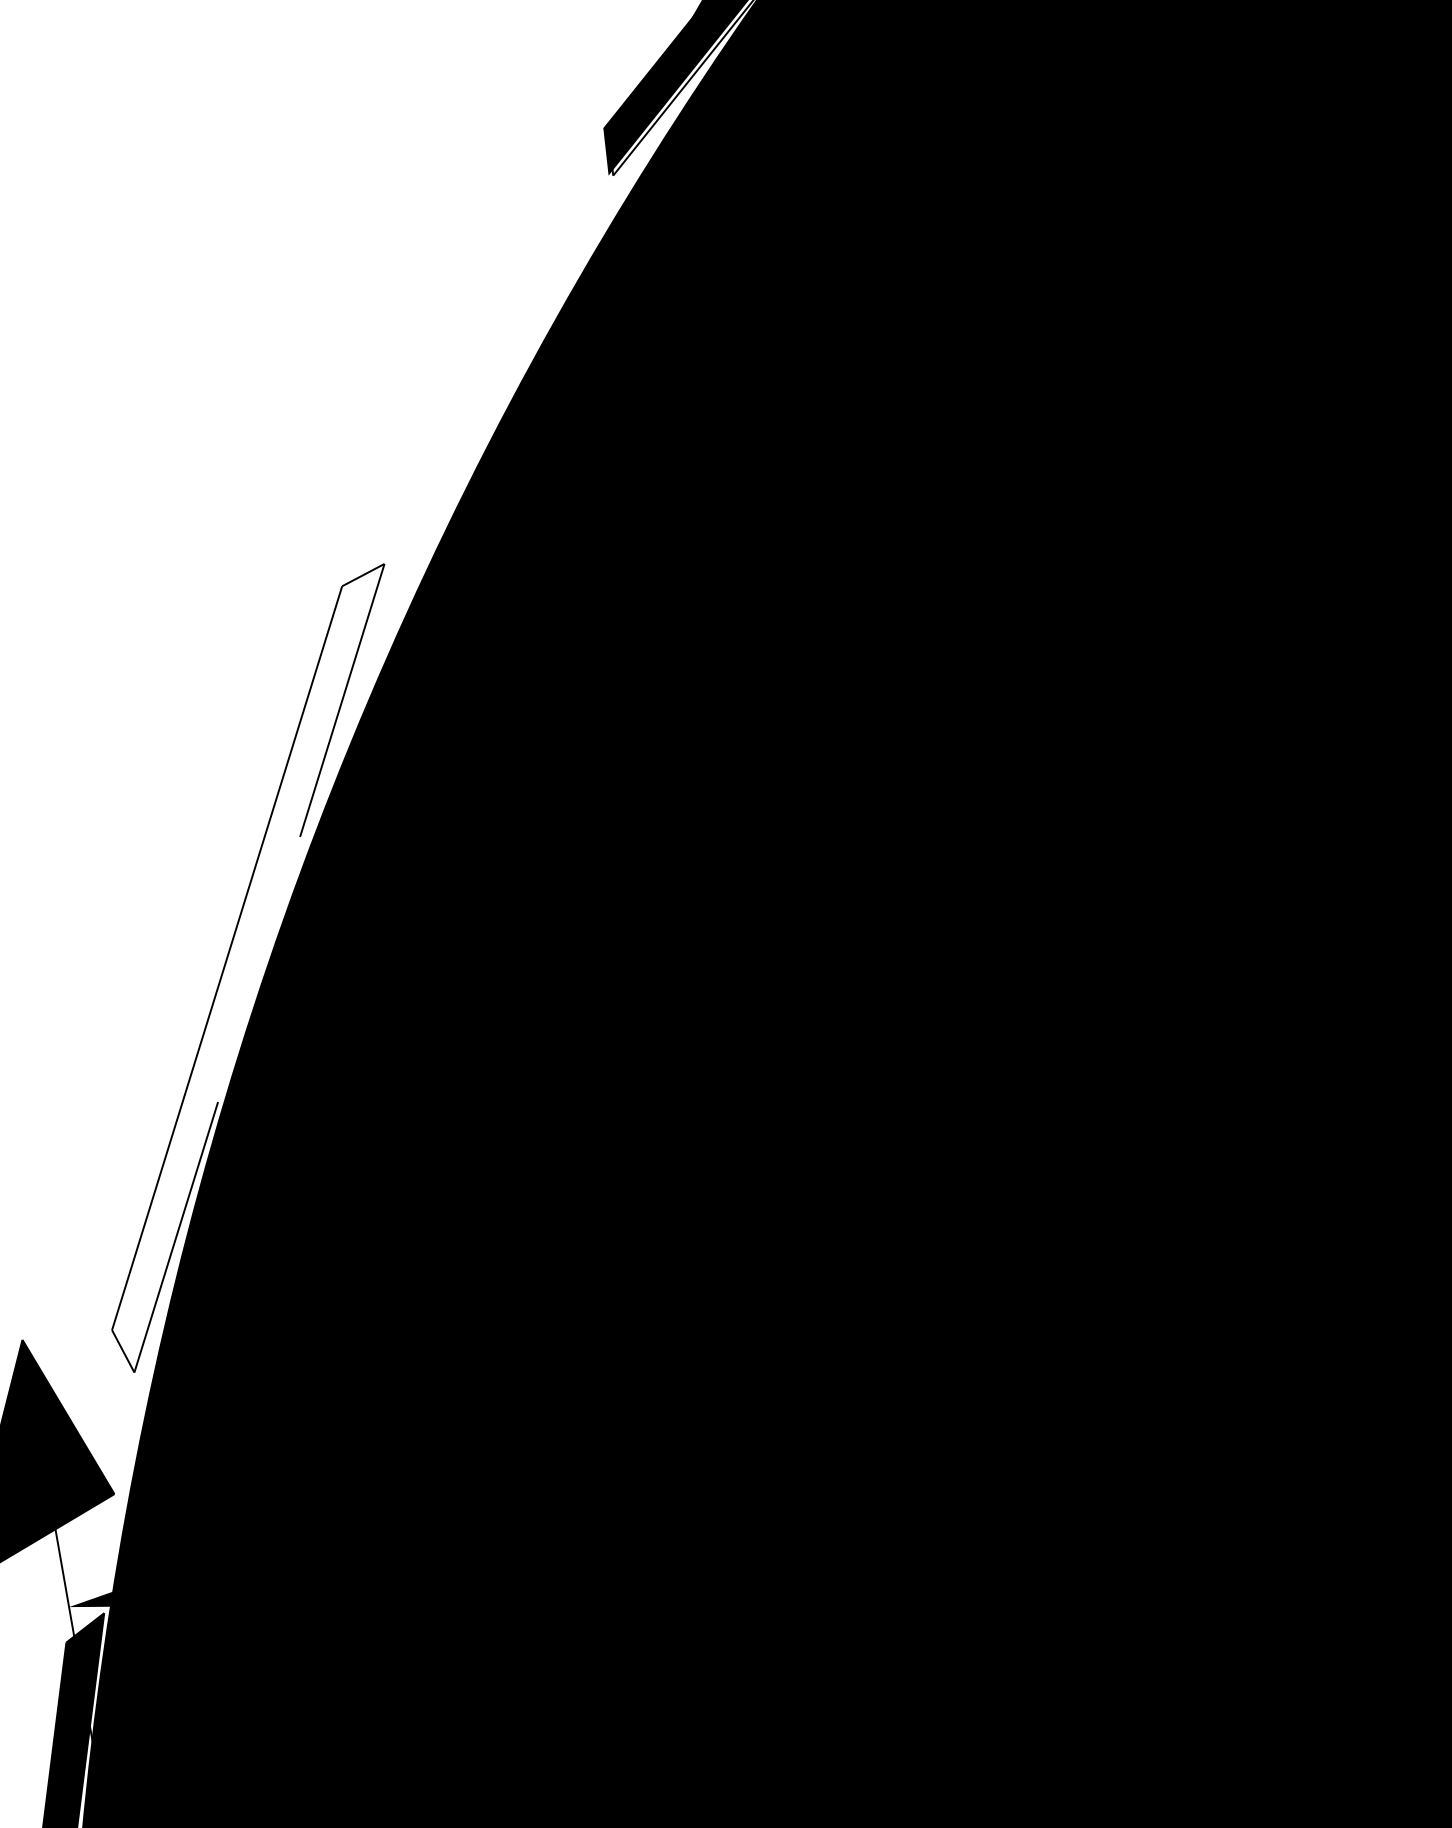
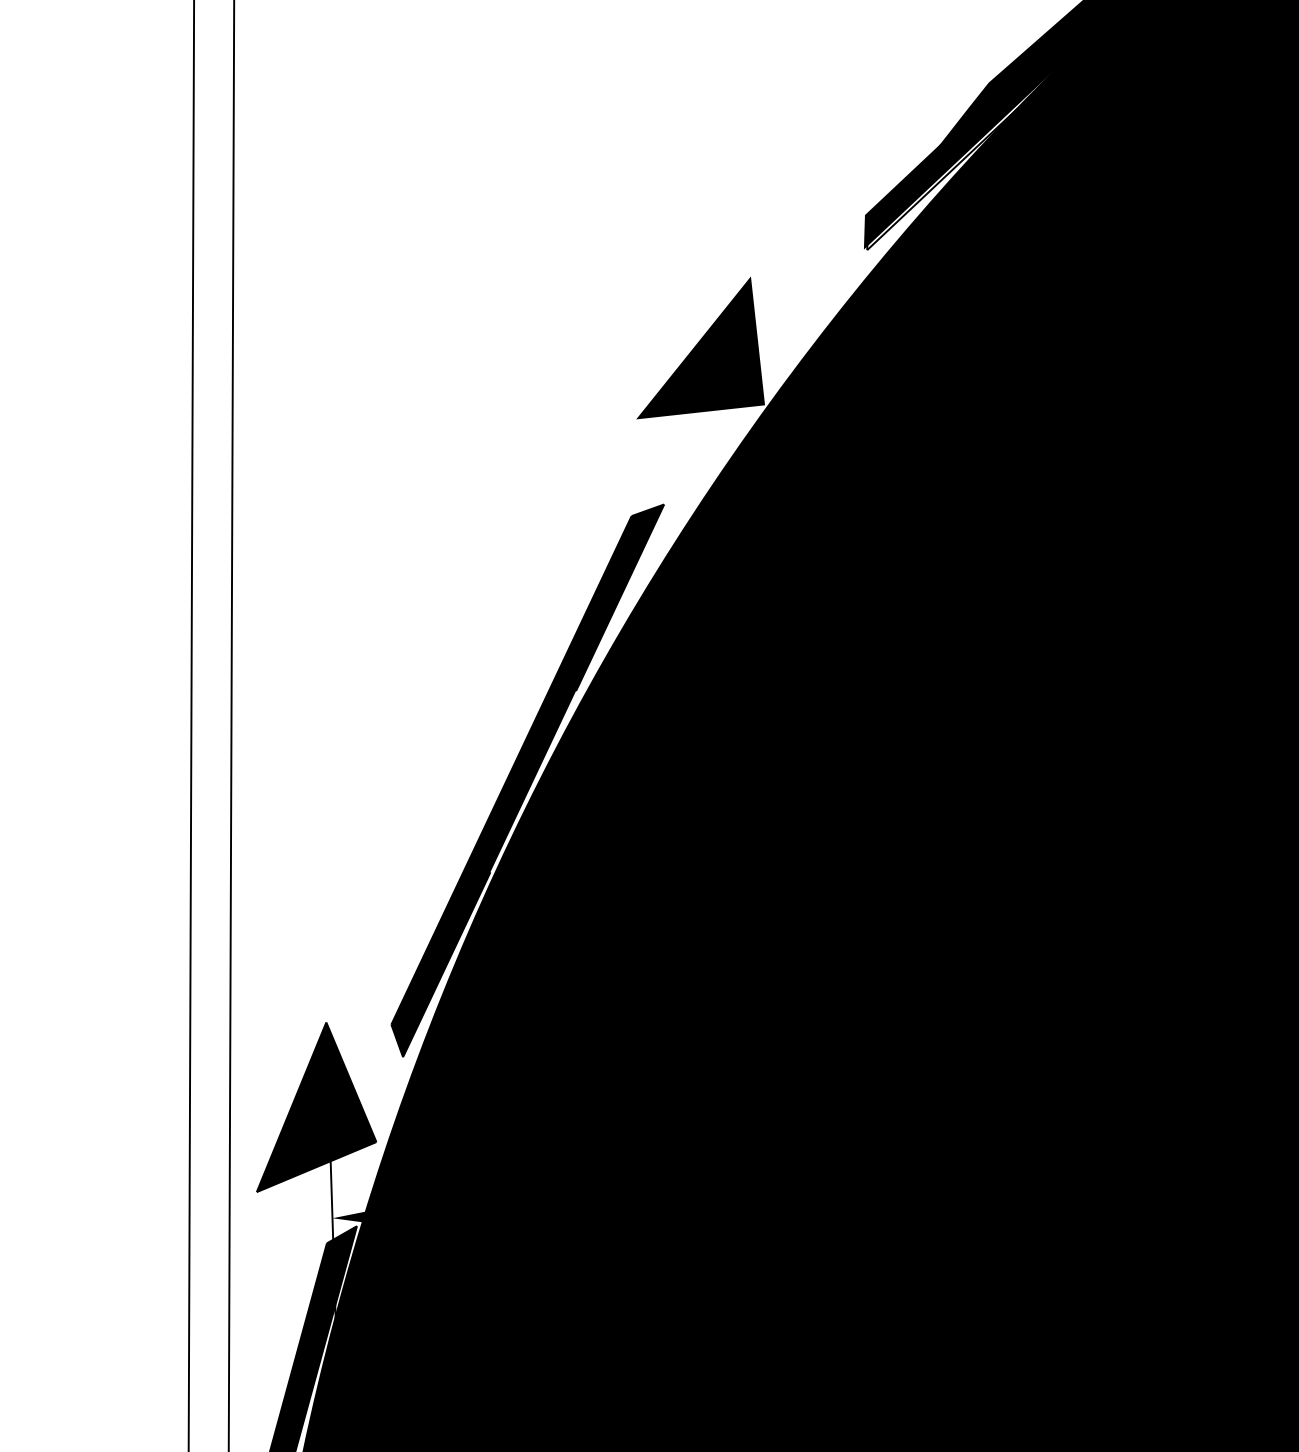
fill: (403, 341) -> (700, 347), added
fill: (251, 968) -> (527, 780), added

